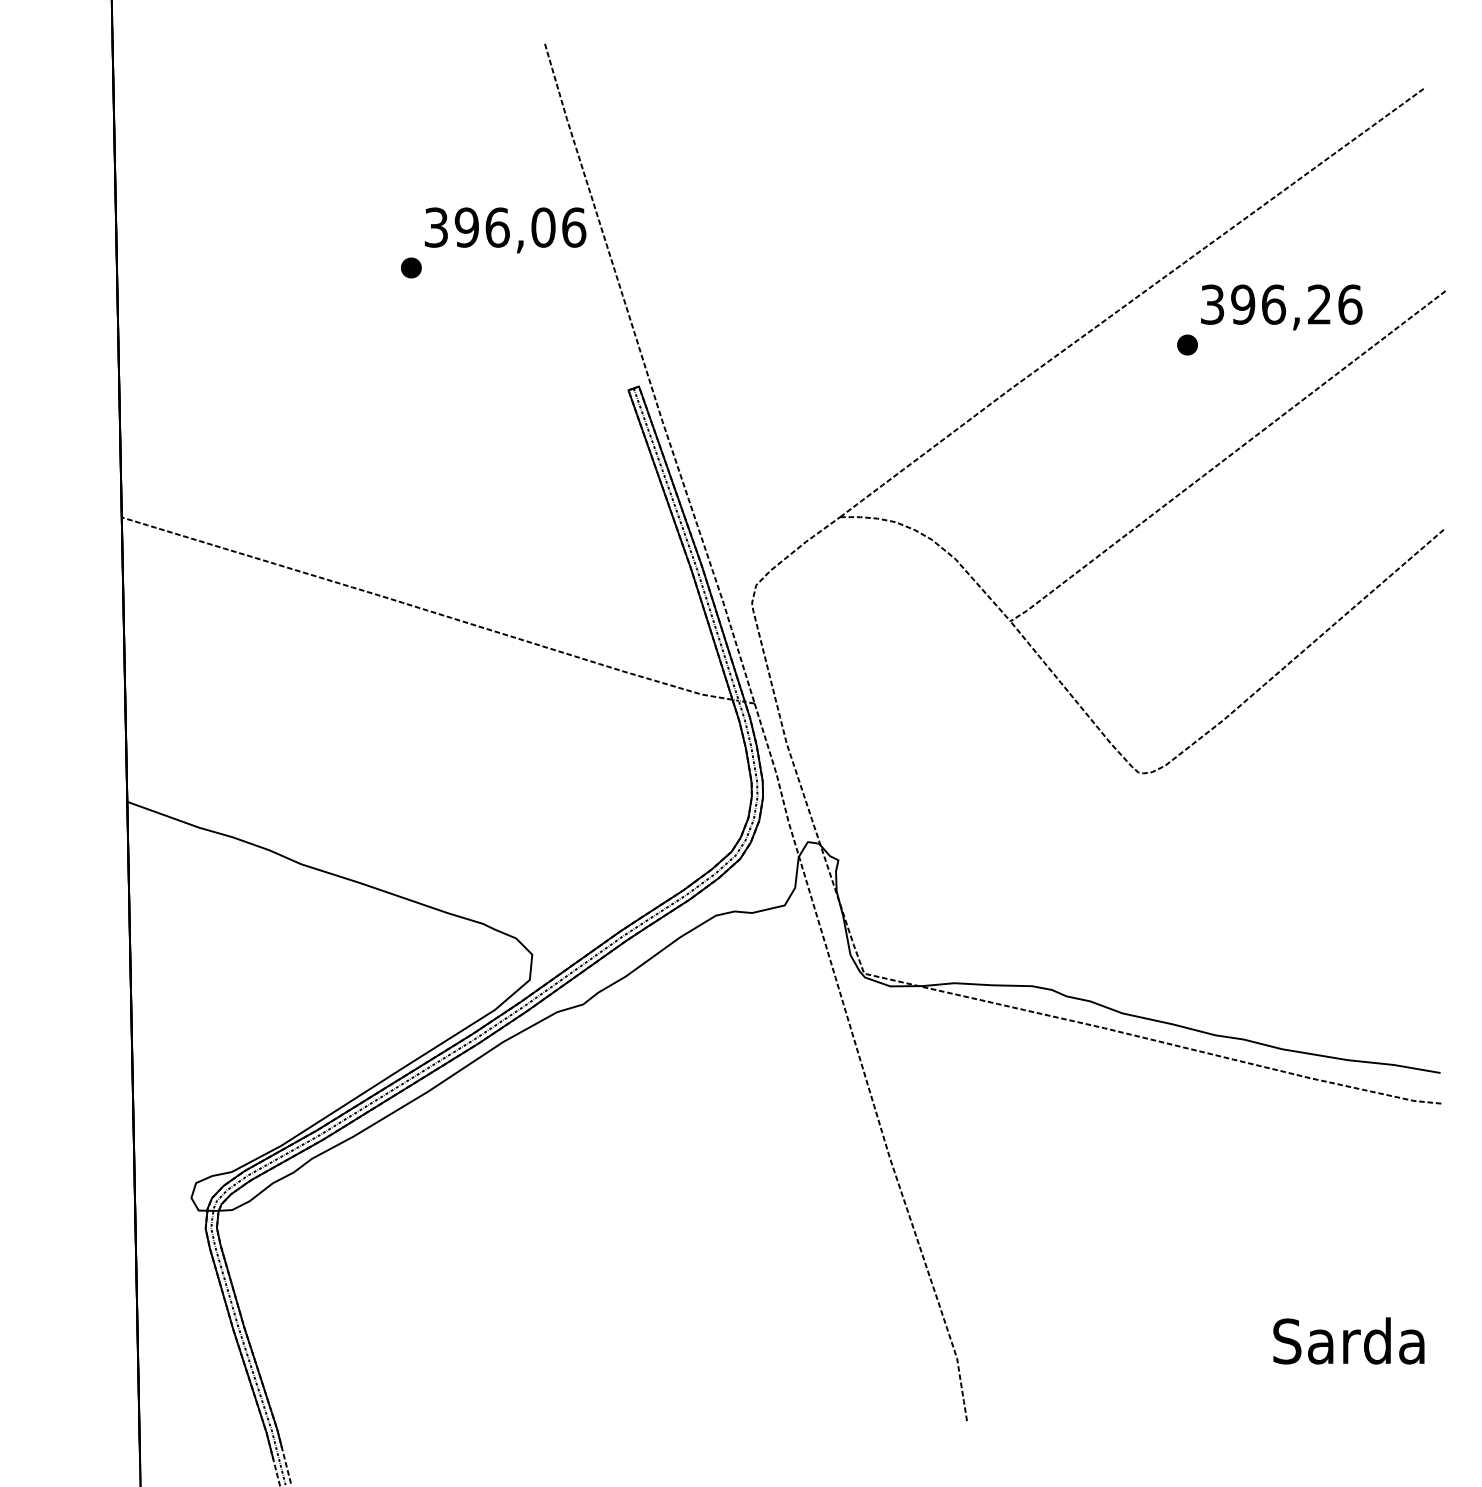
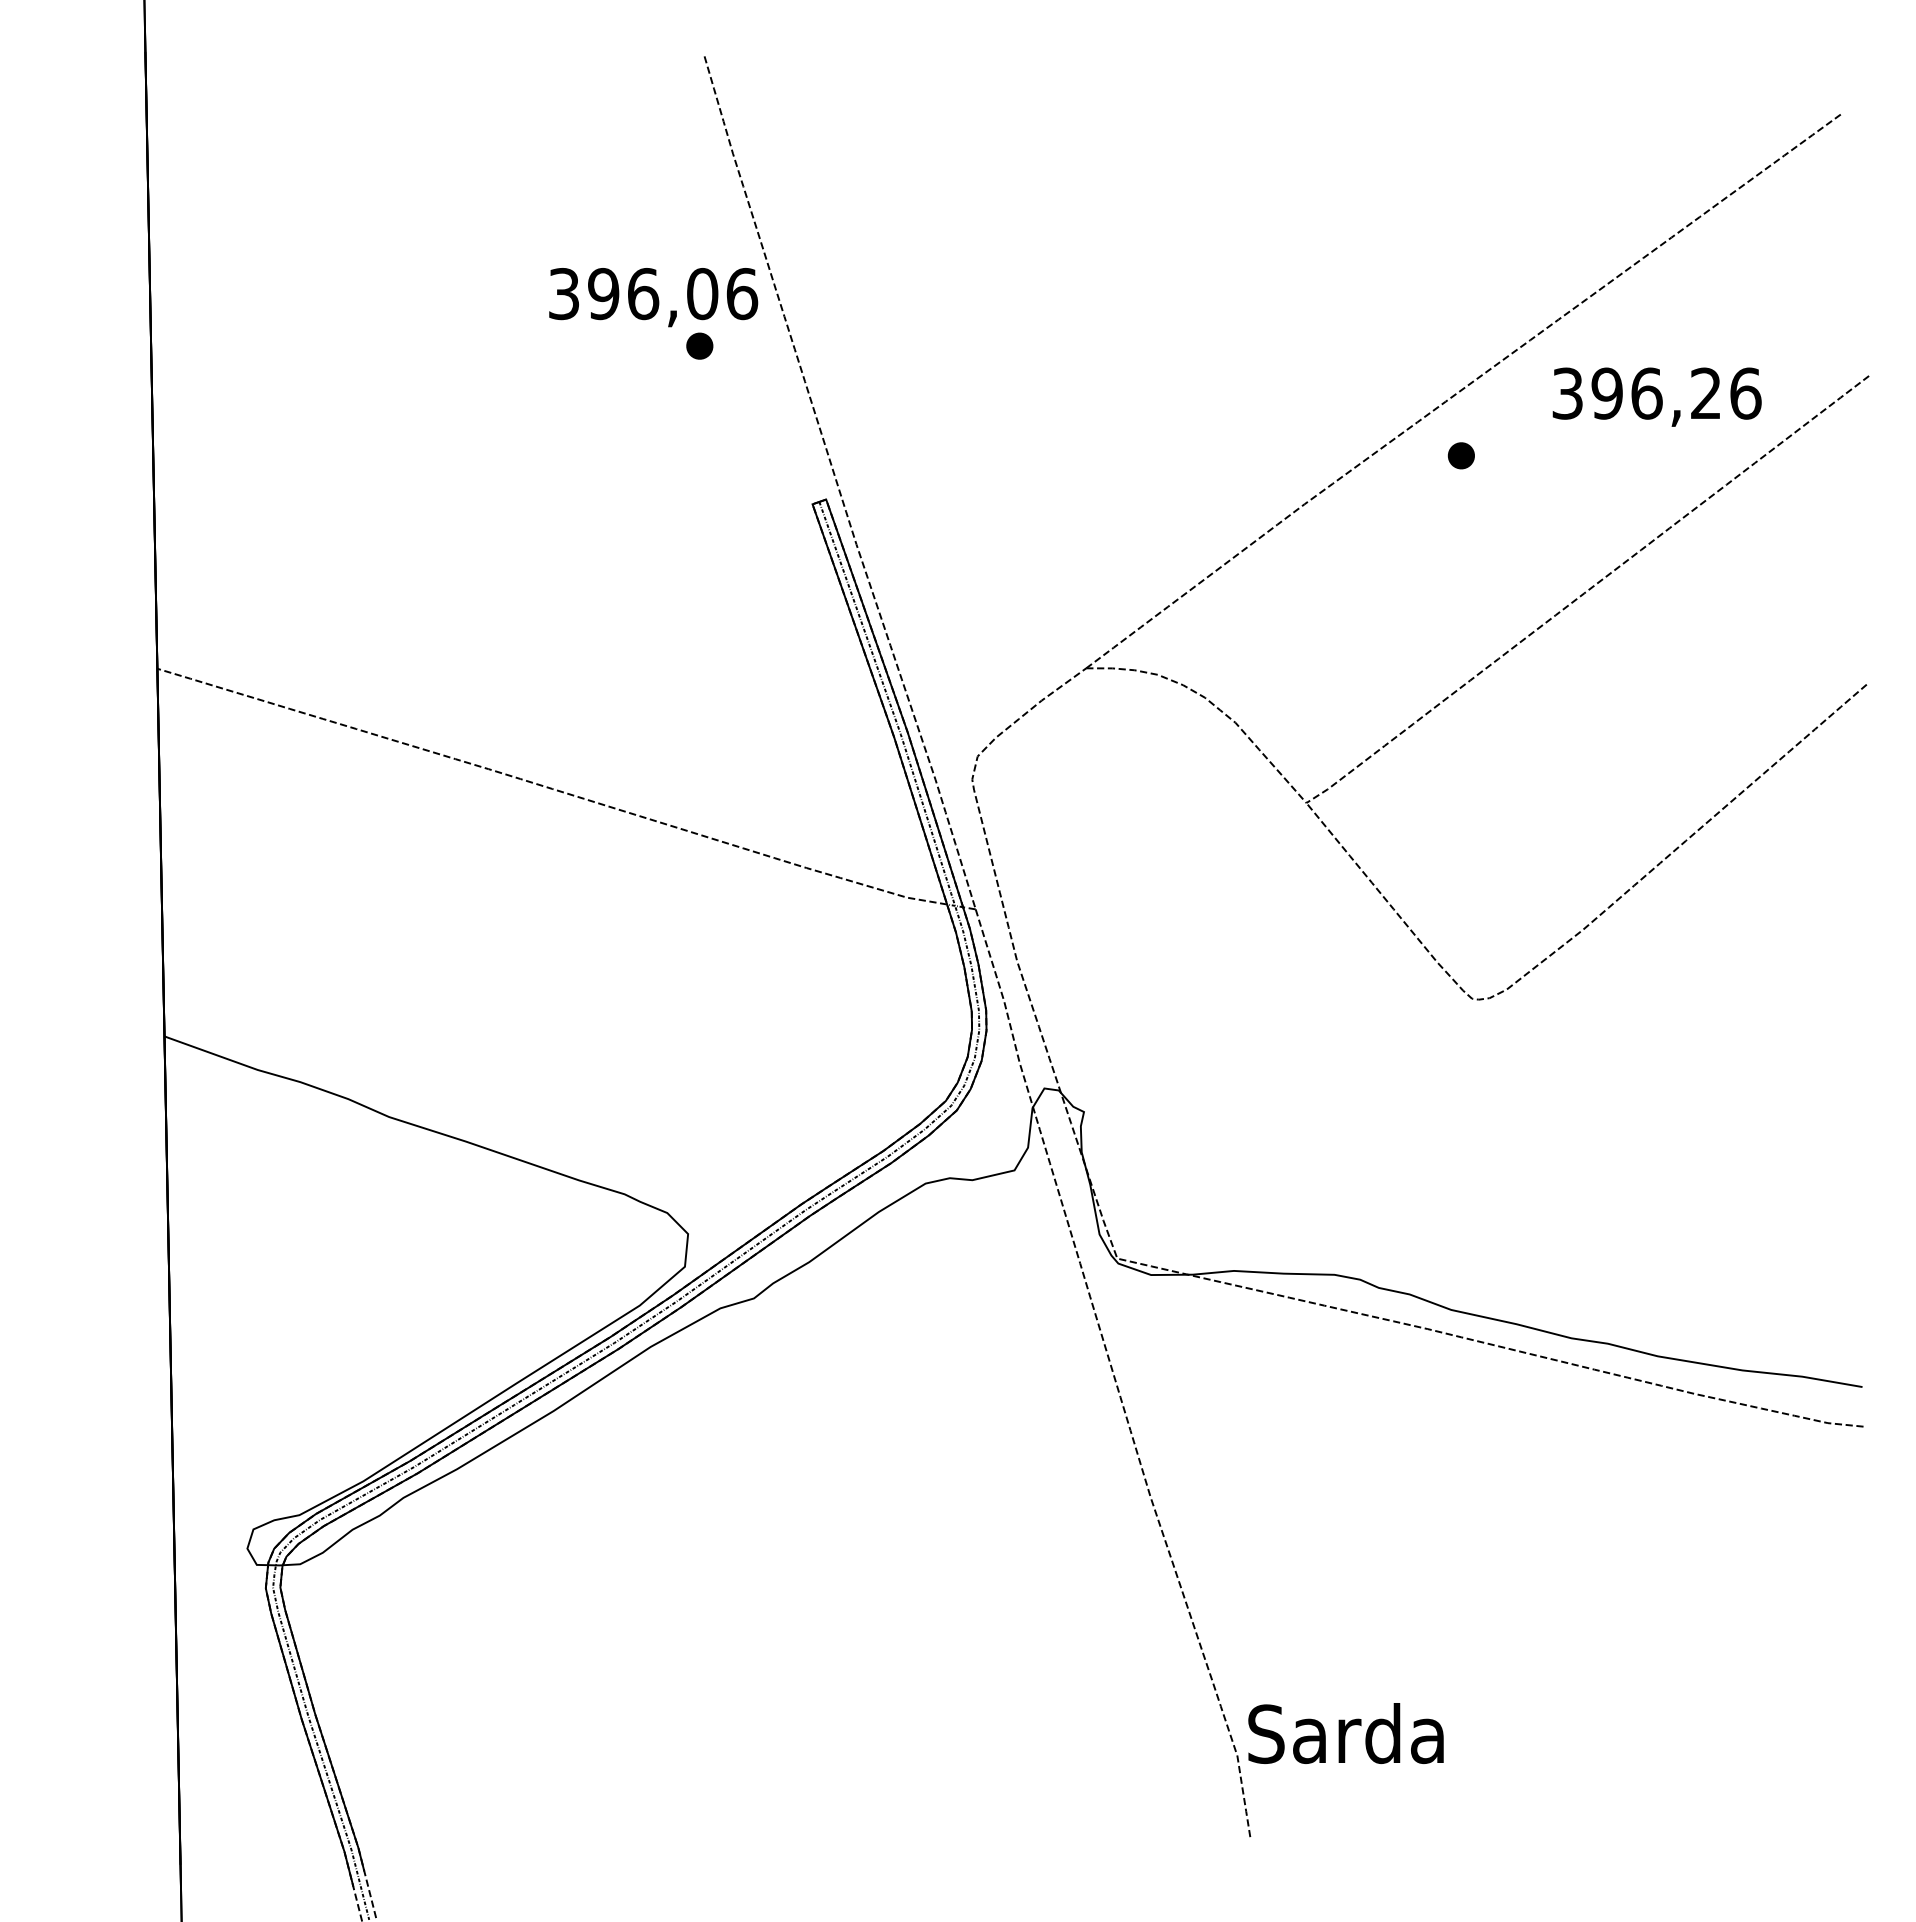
part: (411, 267) -> (699, 345), moved
part: (1186, 344) -> (1460, 455), moved
text: (1348, 1340) -> (1345, 1733), moved

